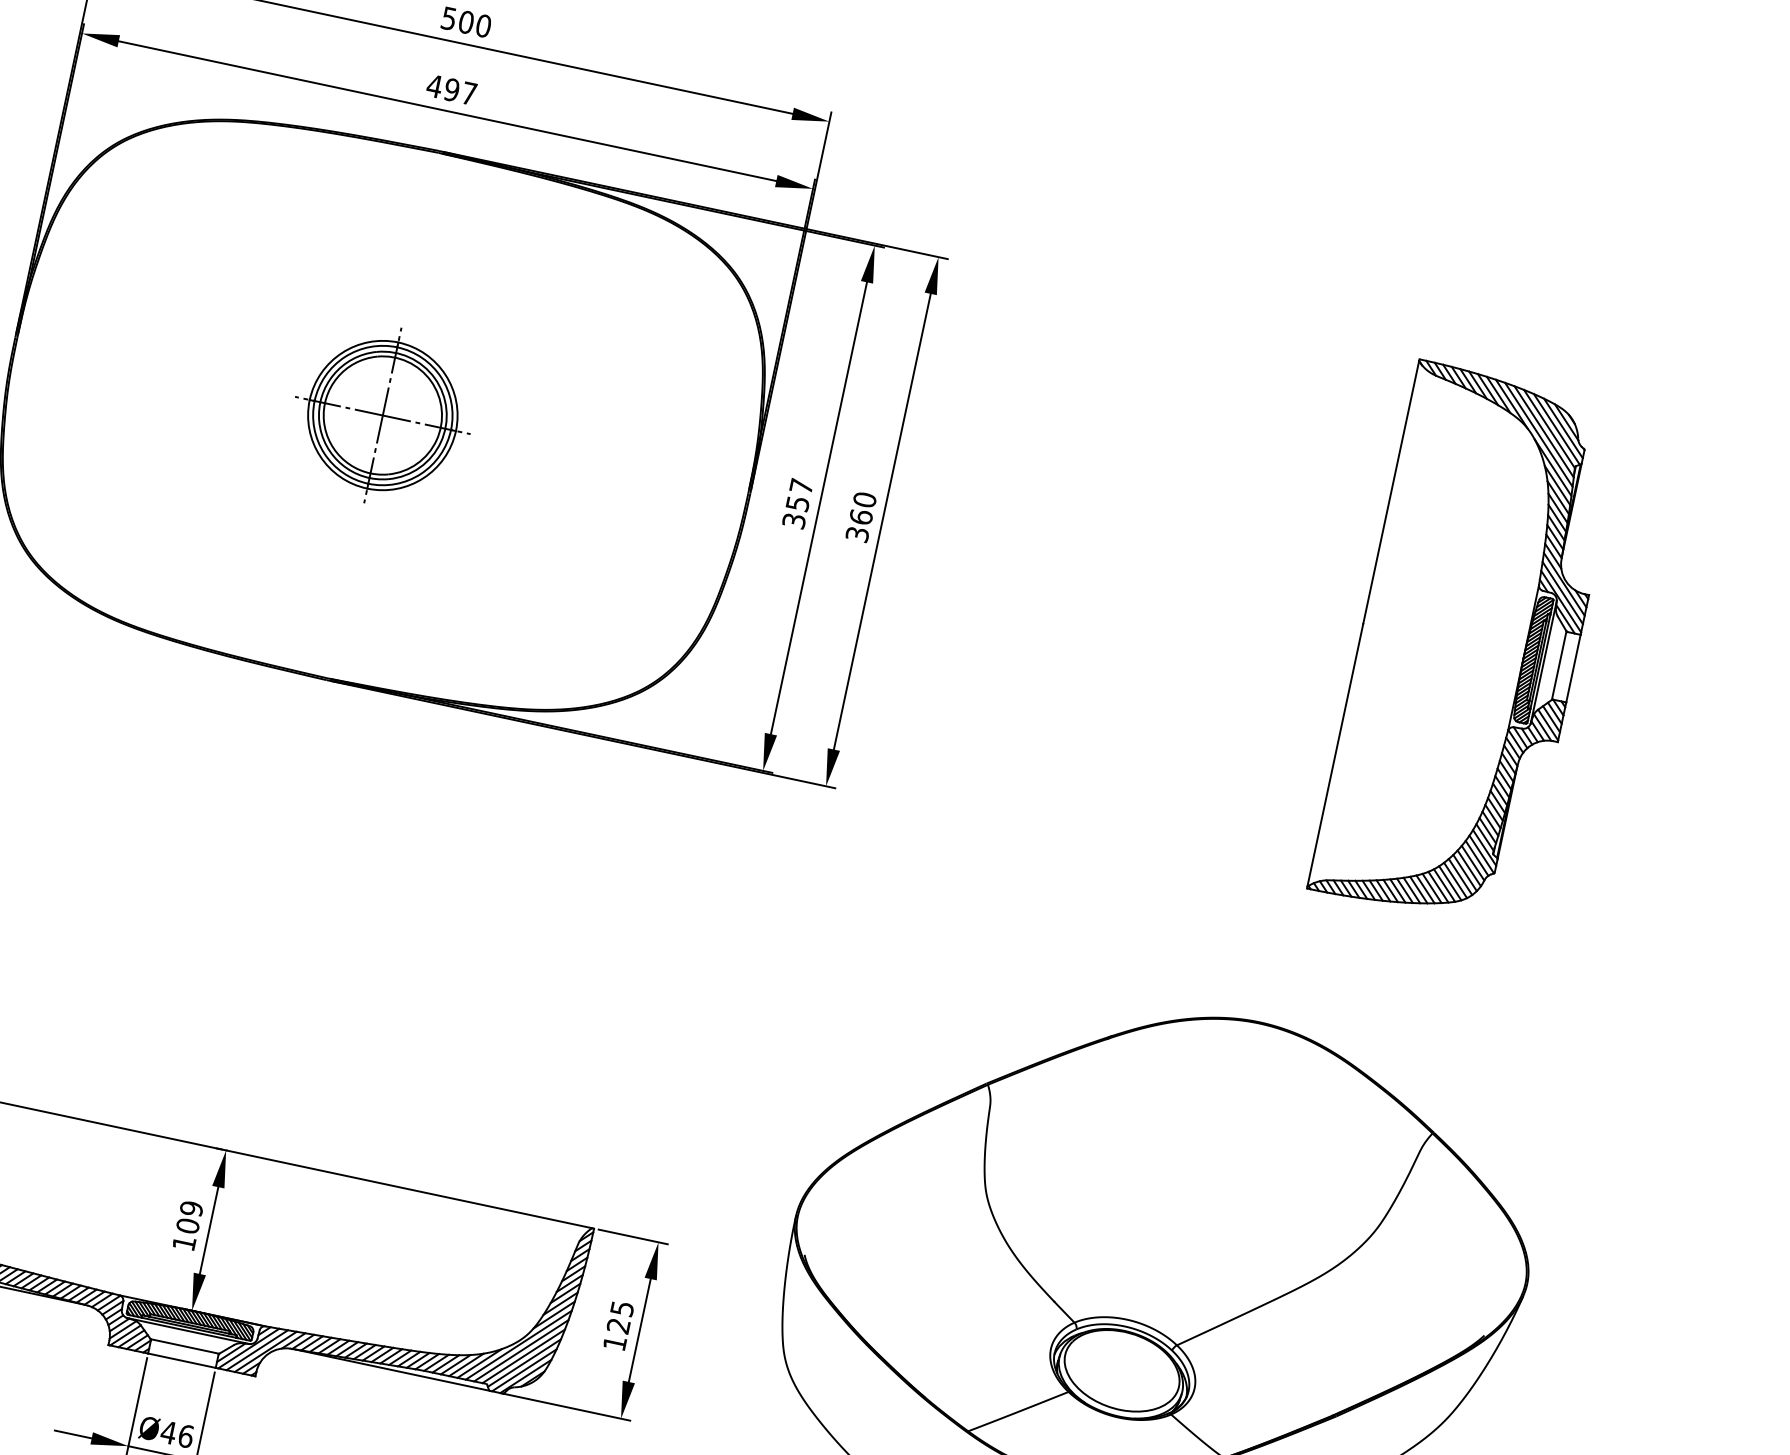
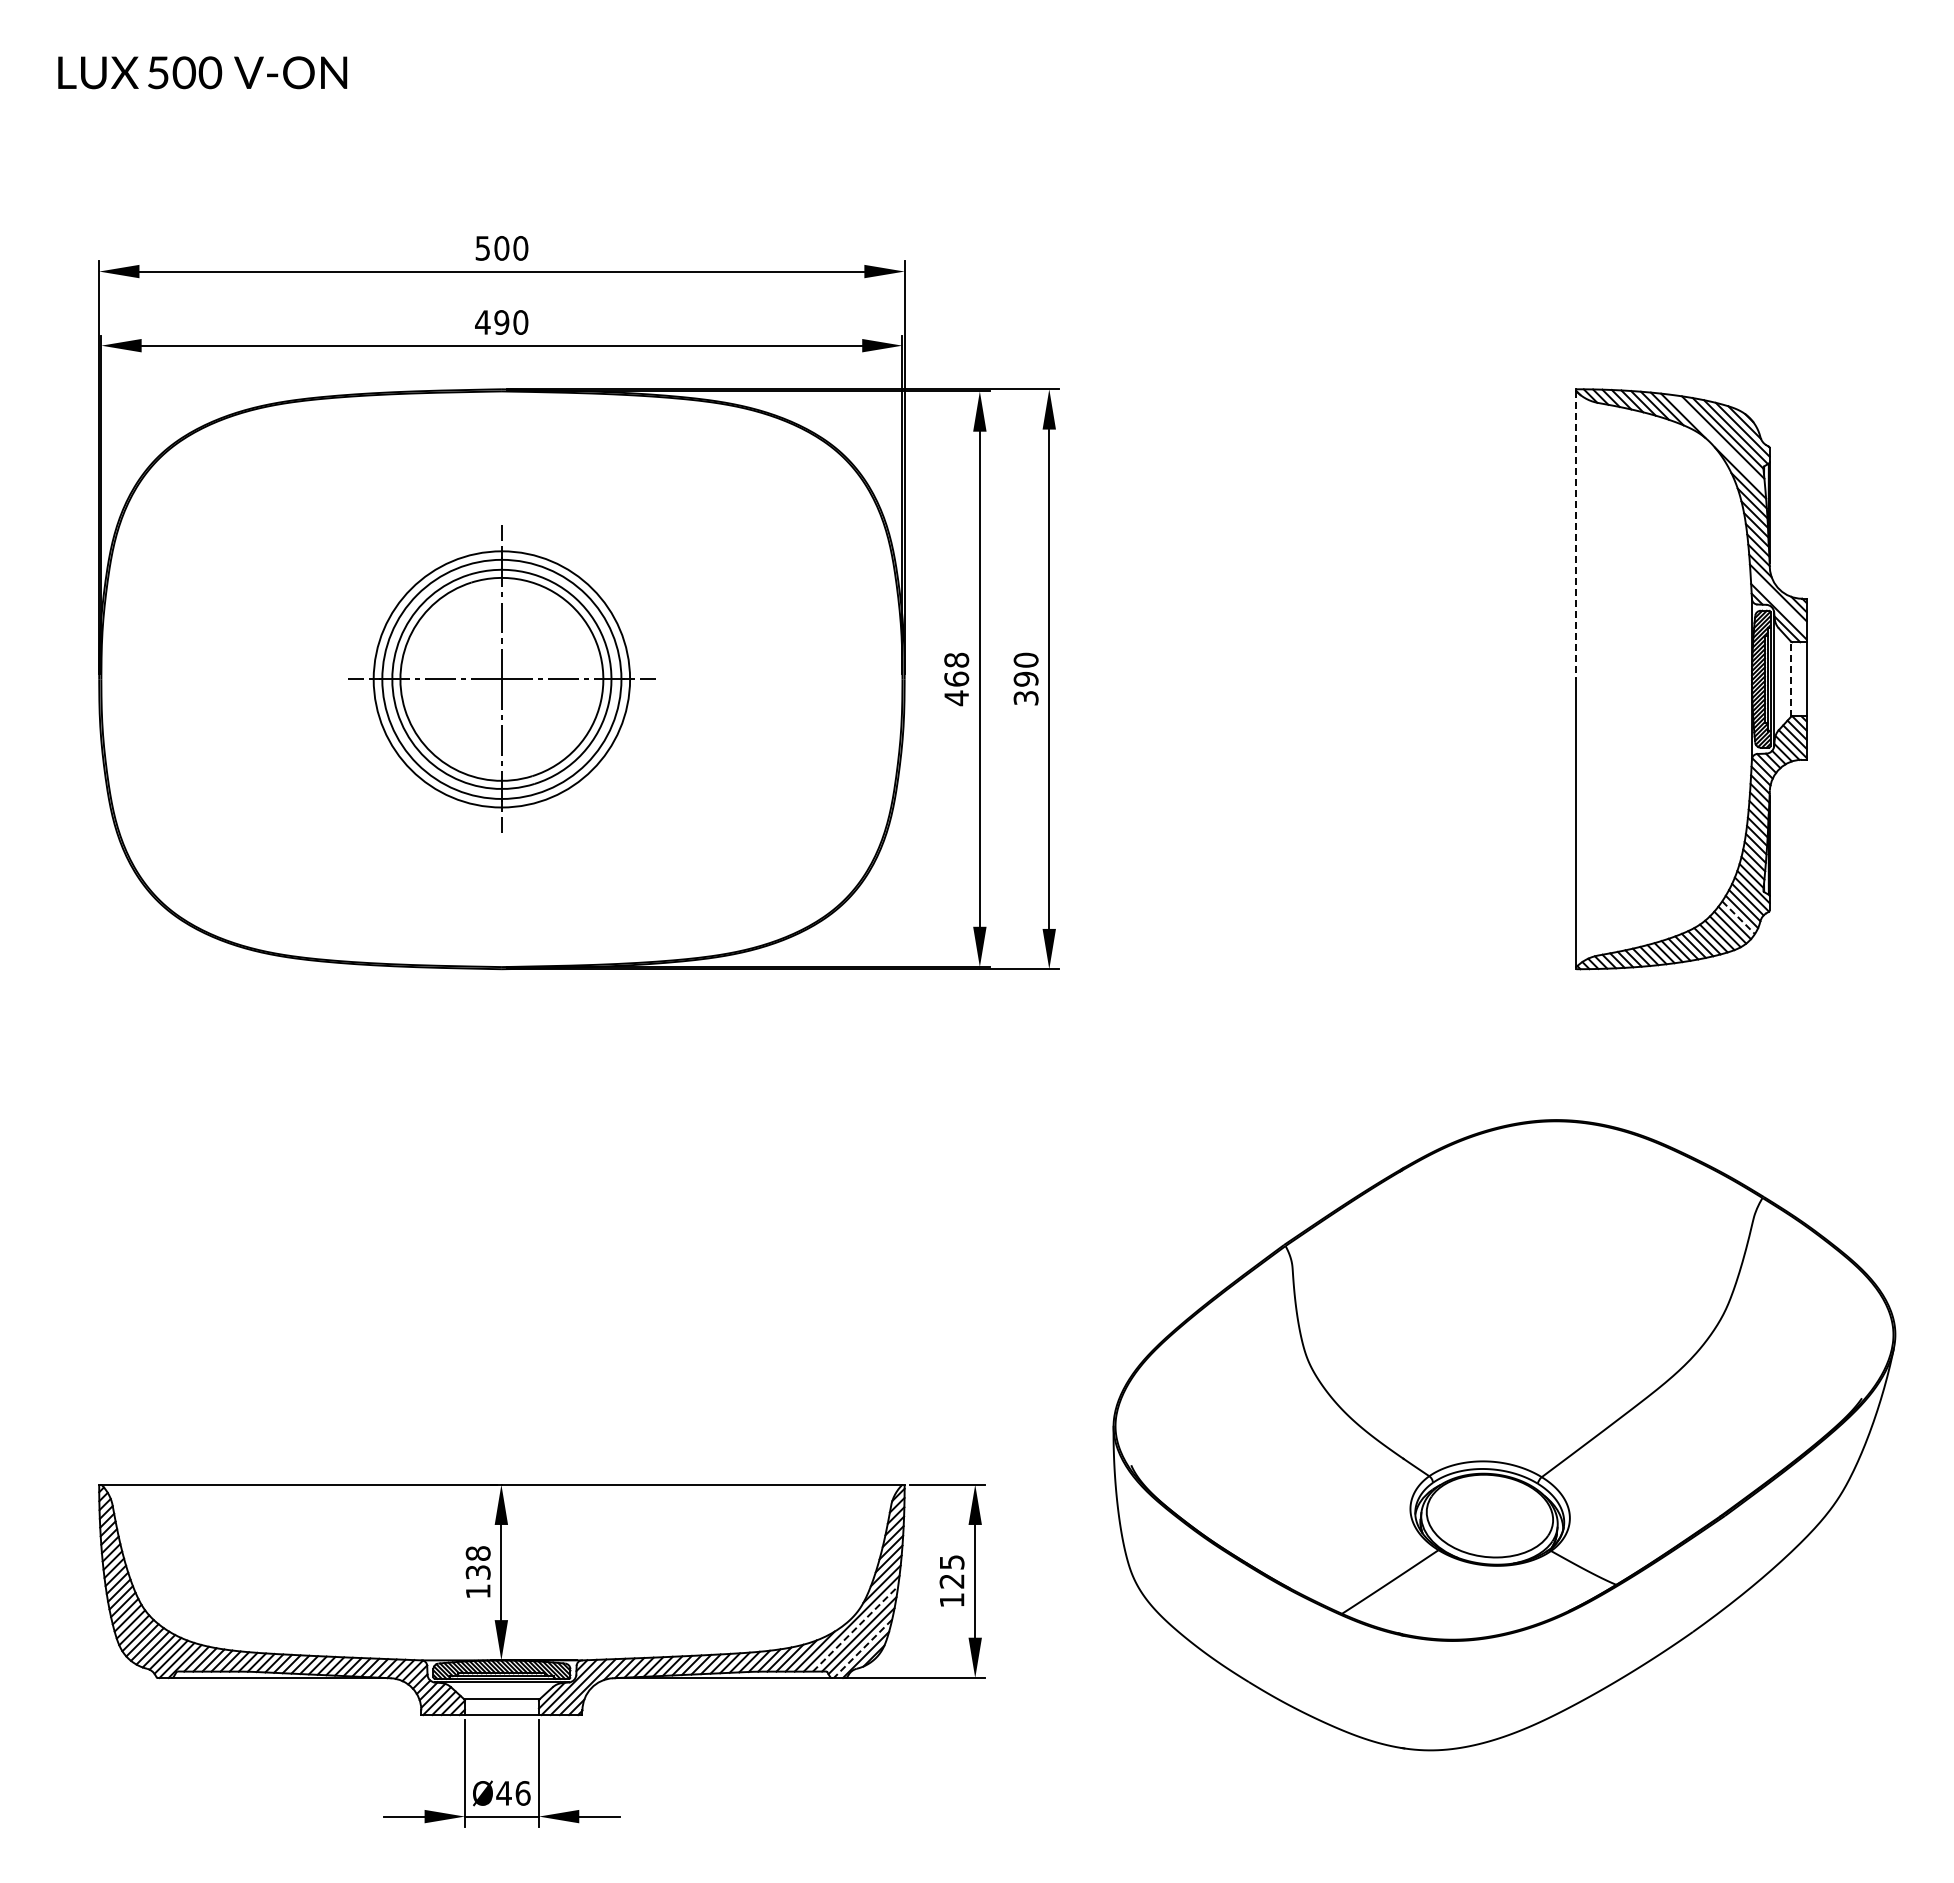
text: (468, 93) -> (520, 322), 497 -> 490
part: (382, 414) -> (501, 678), size x1.6
line: (1539, 434) -> (1718, 441), removed
line: (1391, 492) -> (1576, 535), solid -> dashed
text: (797, 503) -> (956, 679), 357 -> 468
text: (860, 516) -> (1025, 678), 360 -> 390
line: (1562, 593) -> (1778, 602), removed
line: (1559, 665) -> (1791, 679), solid -> dashed
line: (1464, 873) -> (1738, 918), solid -> dashed
text: (189, 1216) -> (477, 1562), 109 -> 138
line: (521, 1350) -> (855, 1628), solid -> dashed
line: (523, 1370) -> (862, 1649), solid -> dashed

